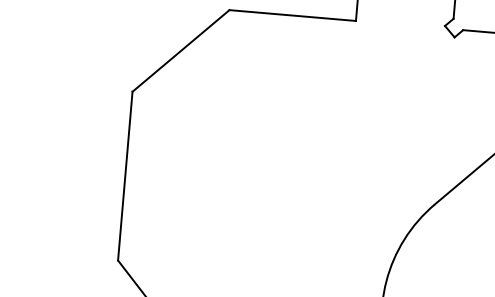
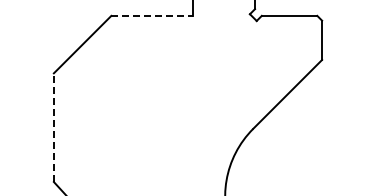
line: (293, 14) -> (152, 15), solid -> dashed
line: (124, 175) -> (53, 127), solid -> dashed

